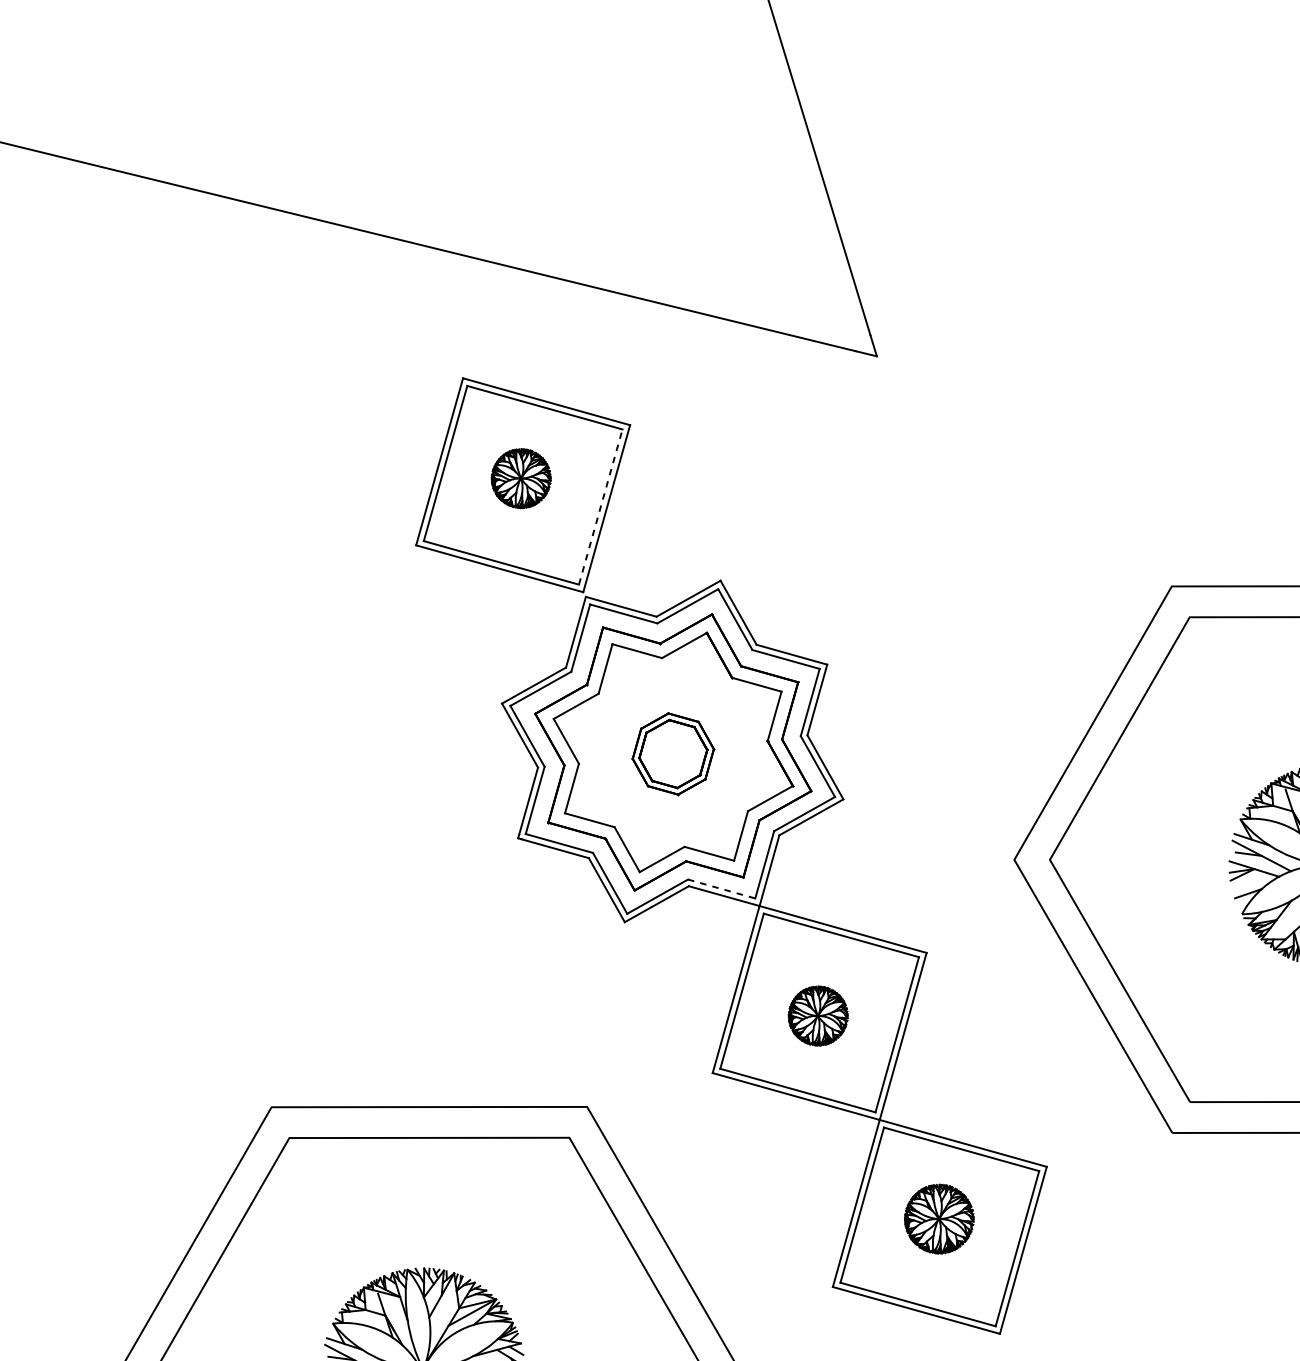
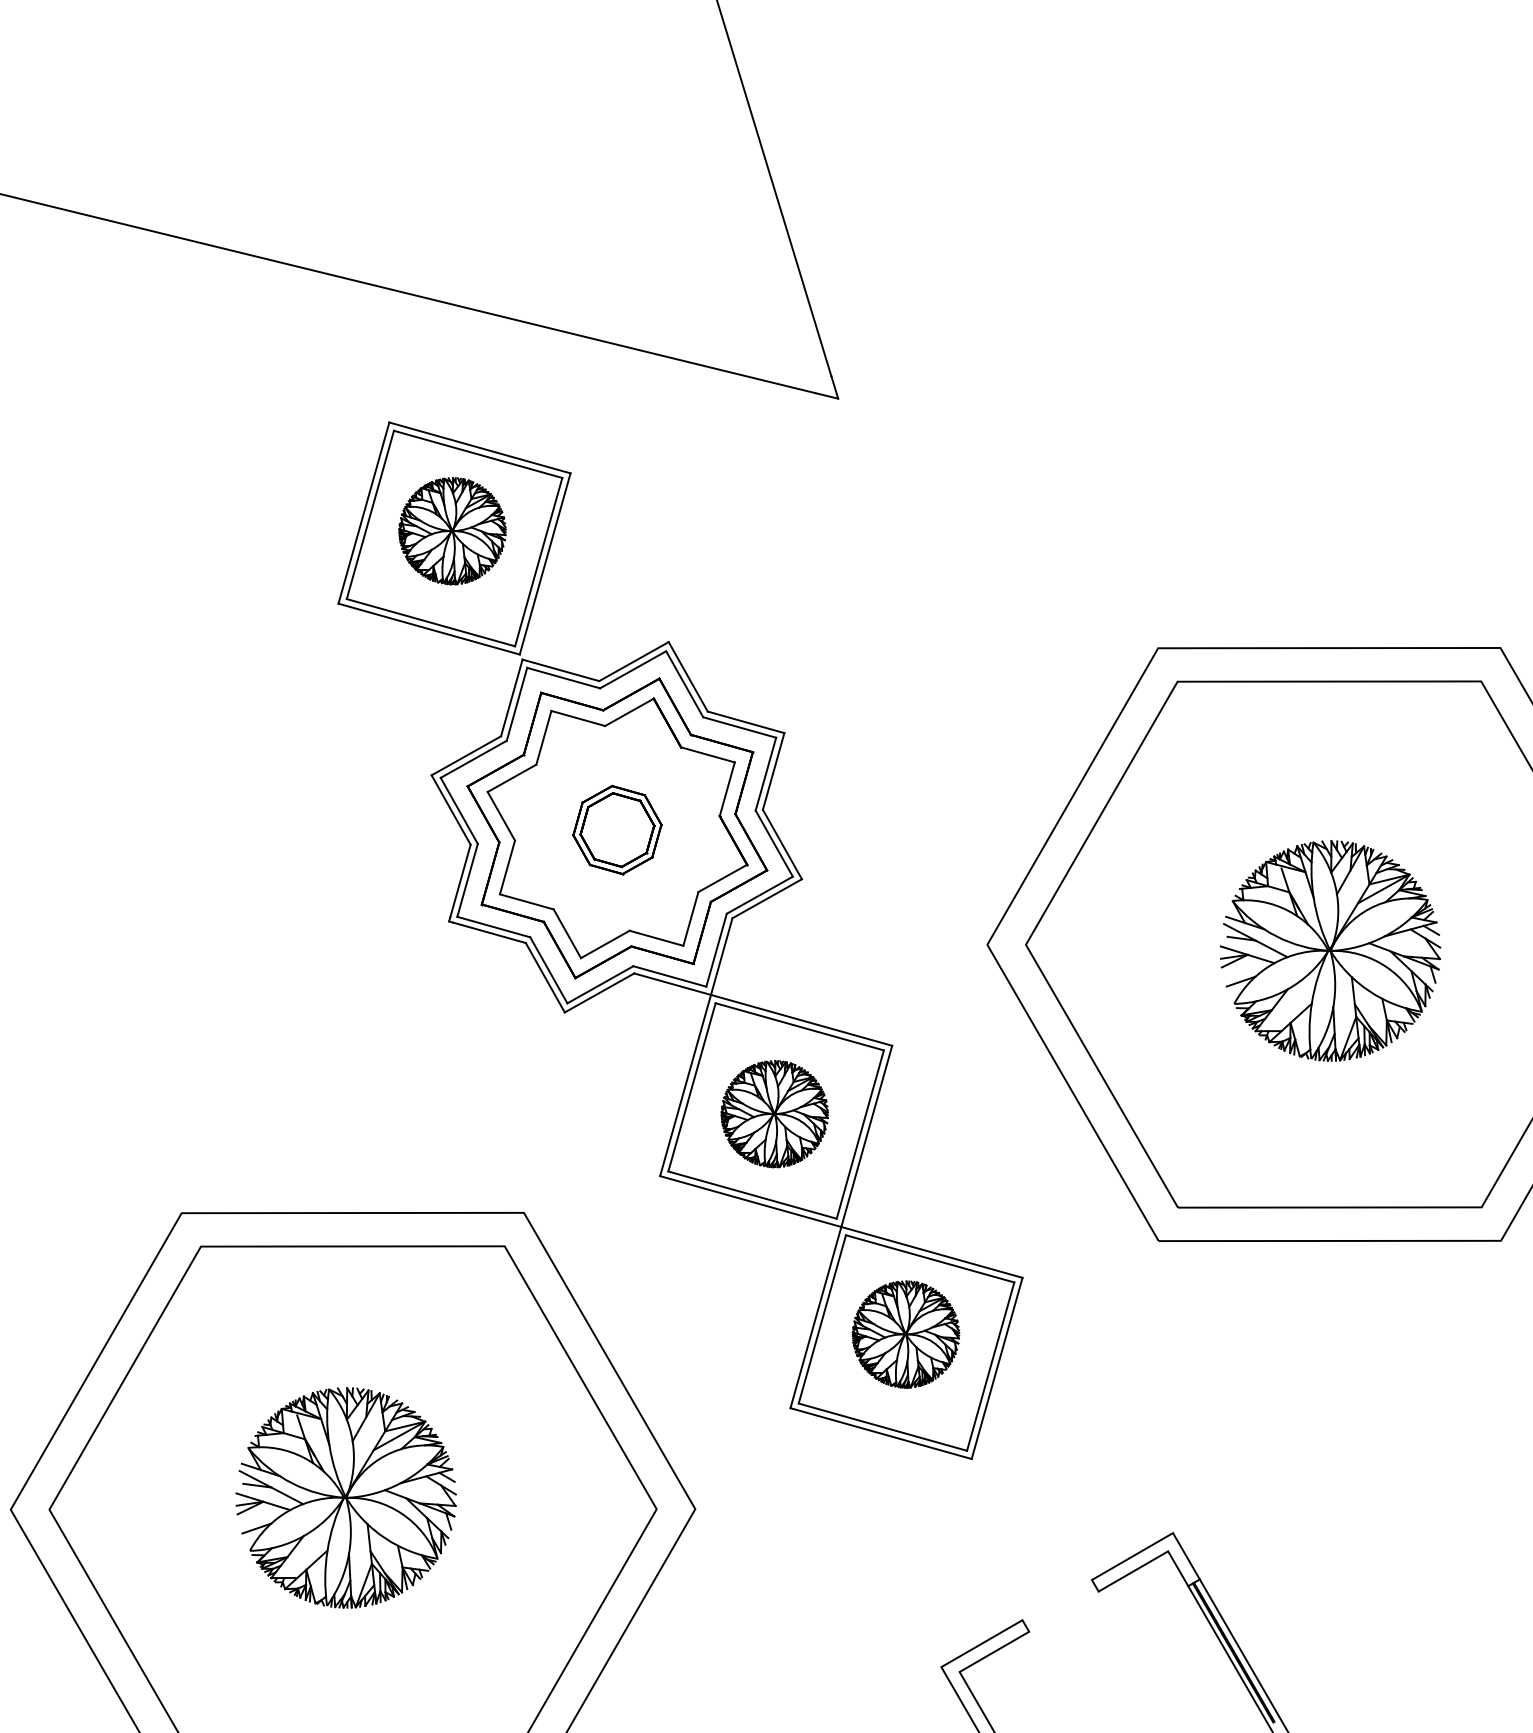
part: (521, 478) -> (452, 531), size x1.67
line: (600, 506) -> (538, 561), dashed -> solid
line: (721, 889) -> (669, 976), dashed -> solid
part: (818, 1016) -> (774, 1114), size x1.67
part: (938, 1219) -> (905, 1334), size x1.43

